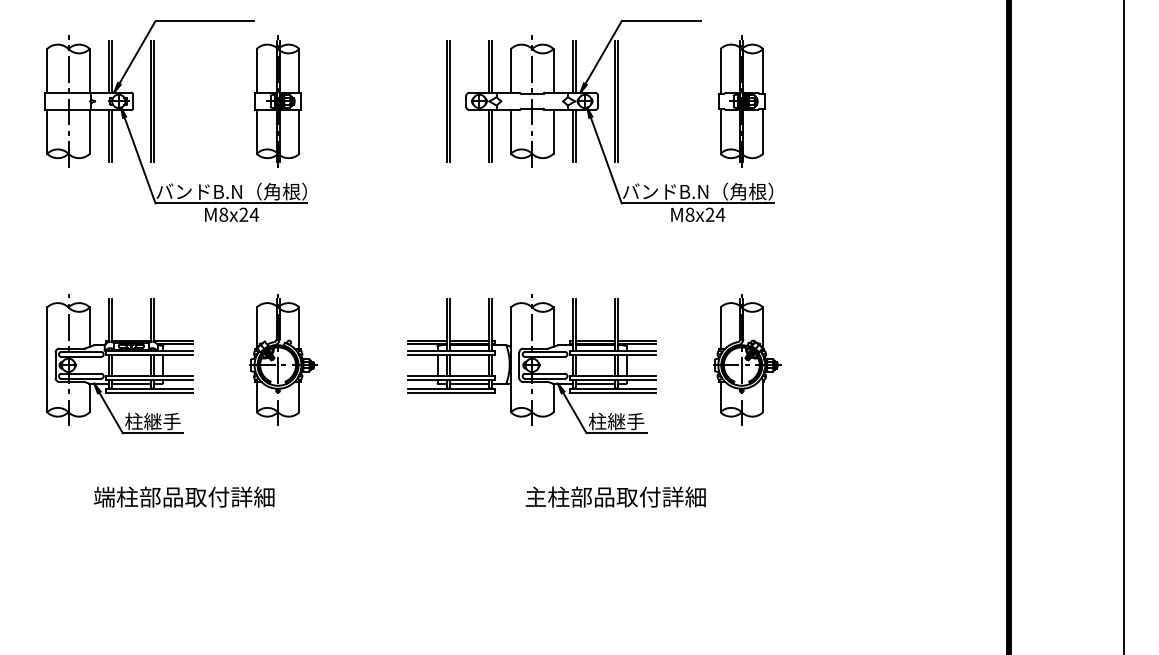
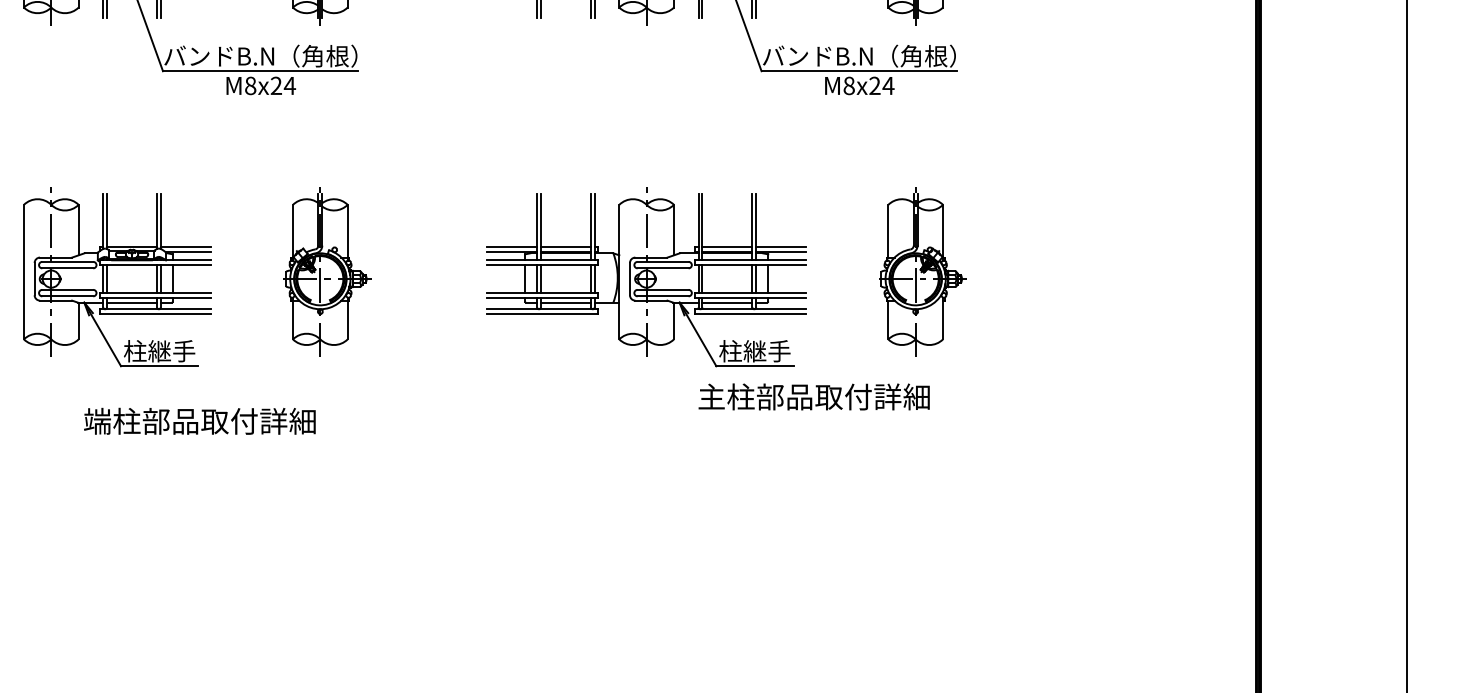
text: (184, 496) -> (200, 420), moved
text: (615, 496) -> (813, 396), moved

